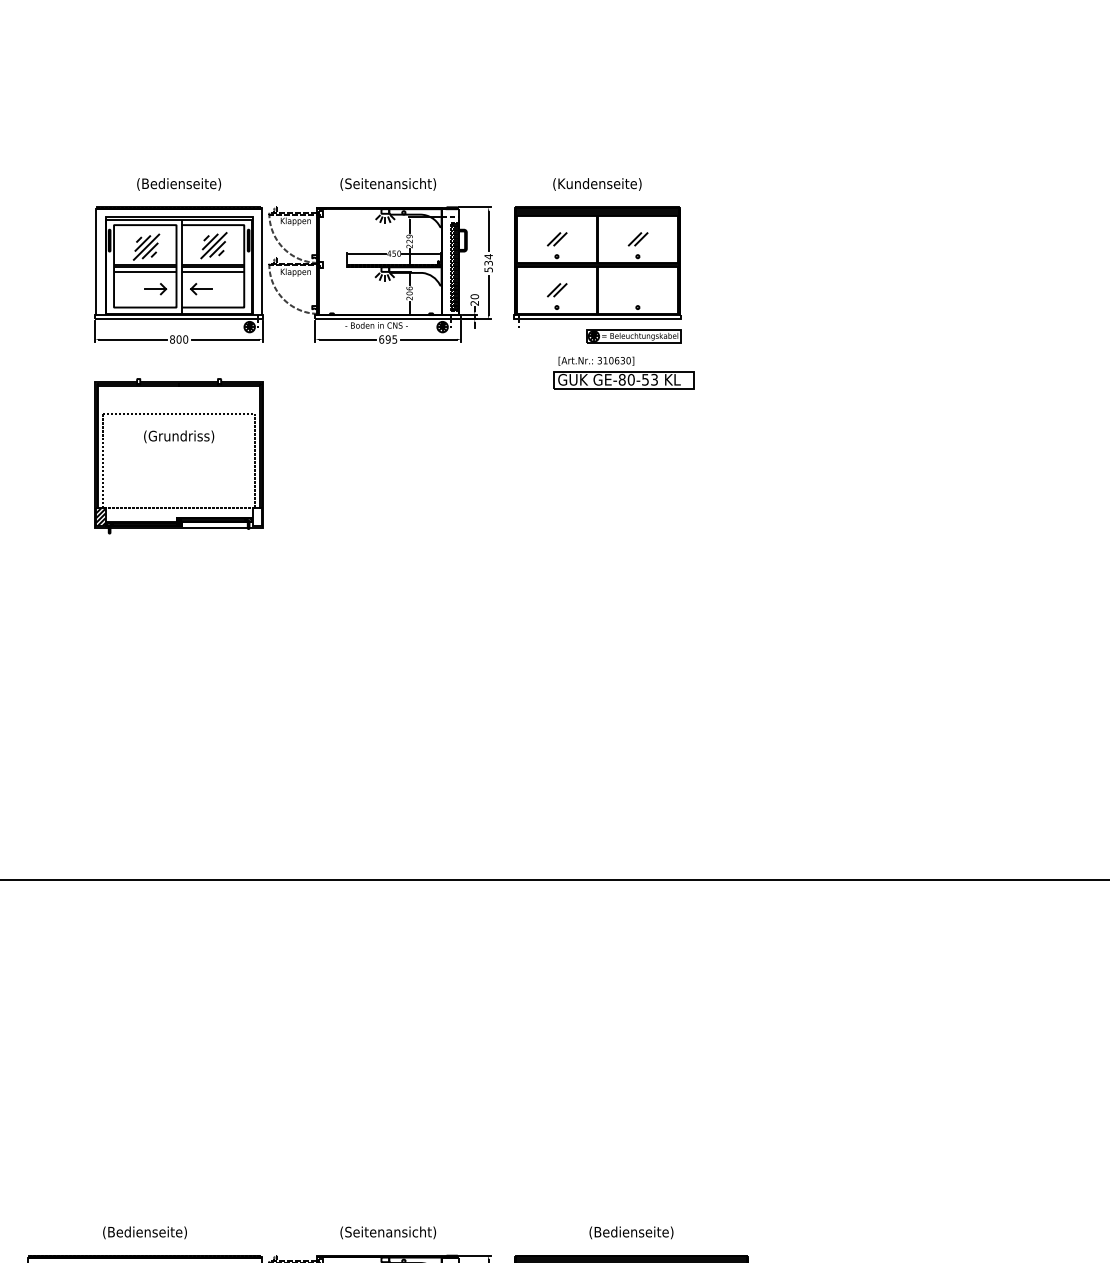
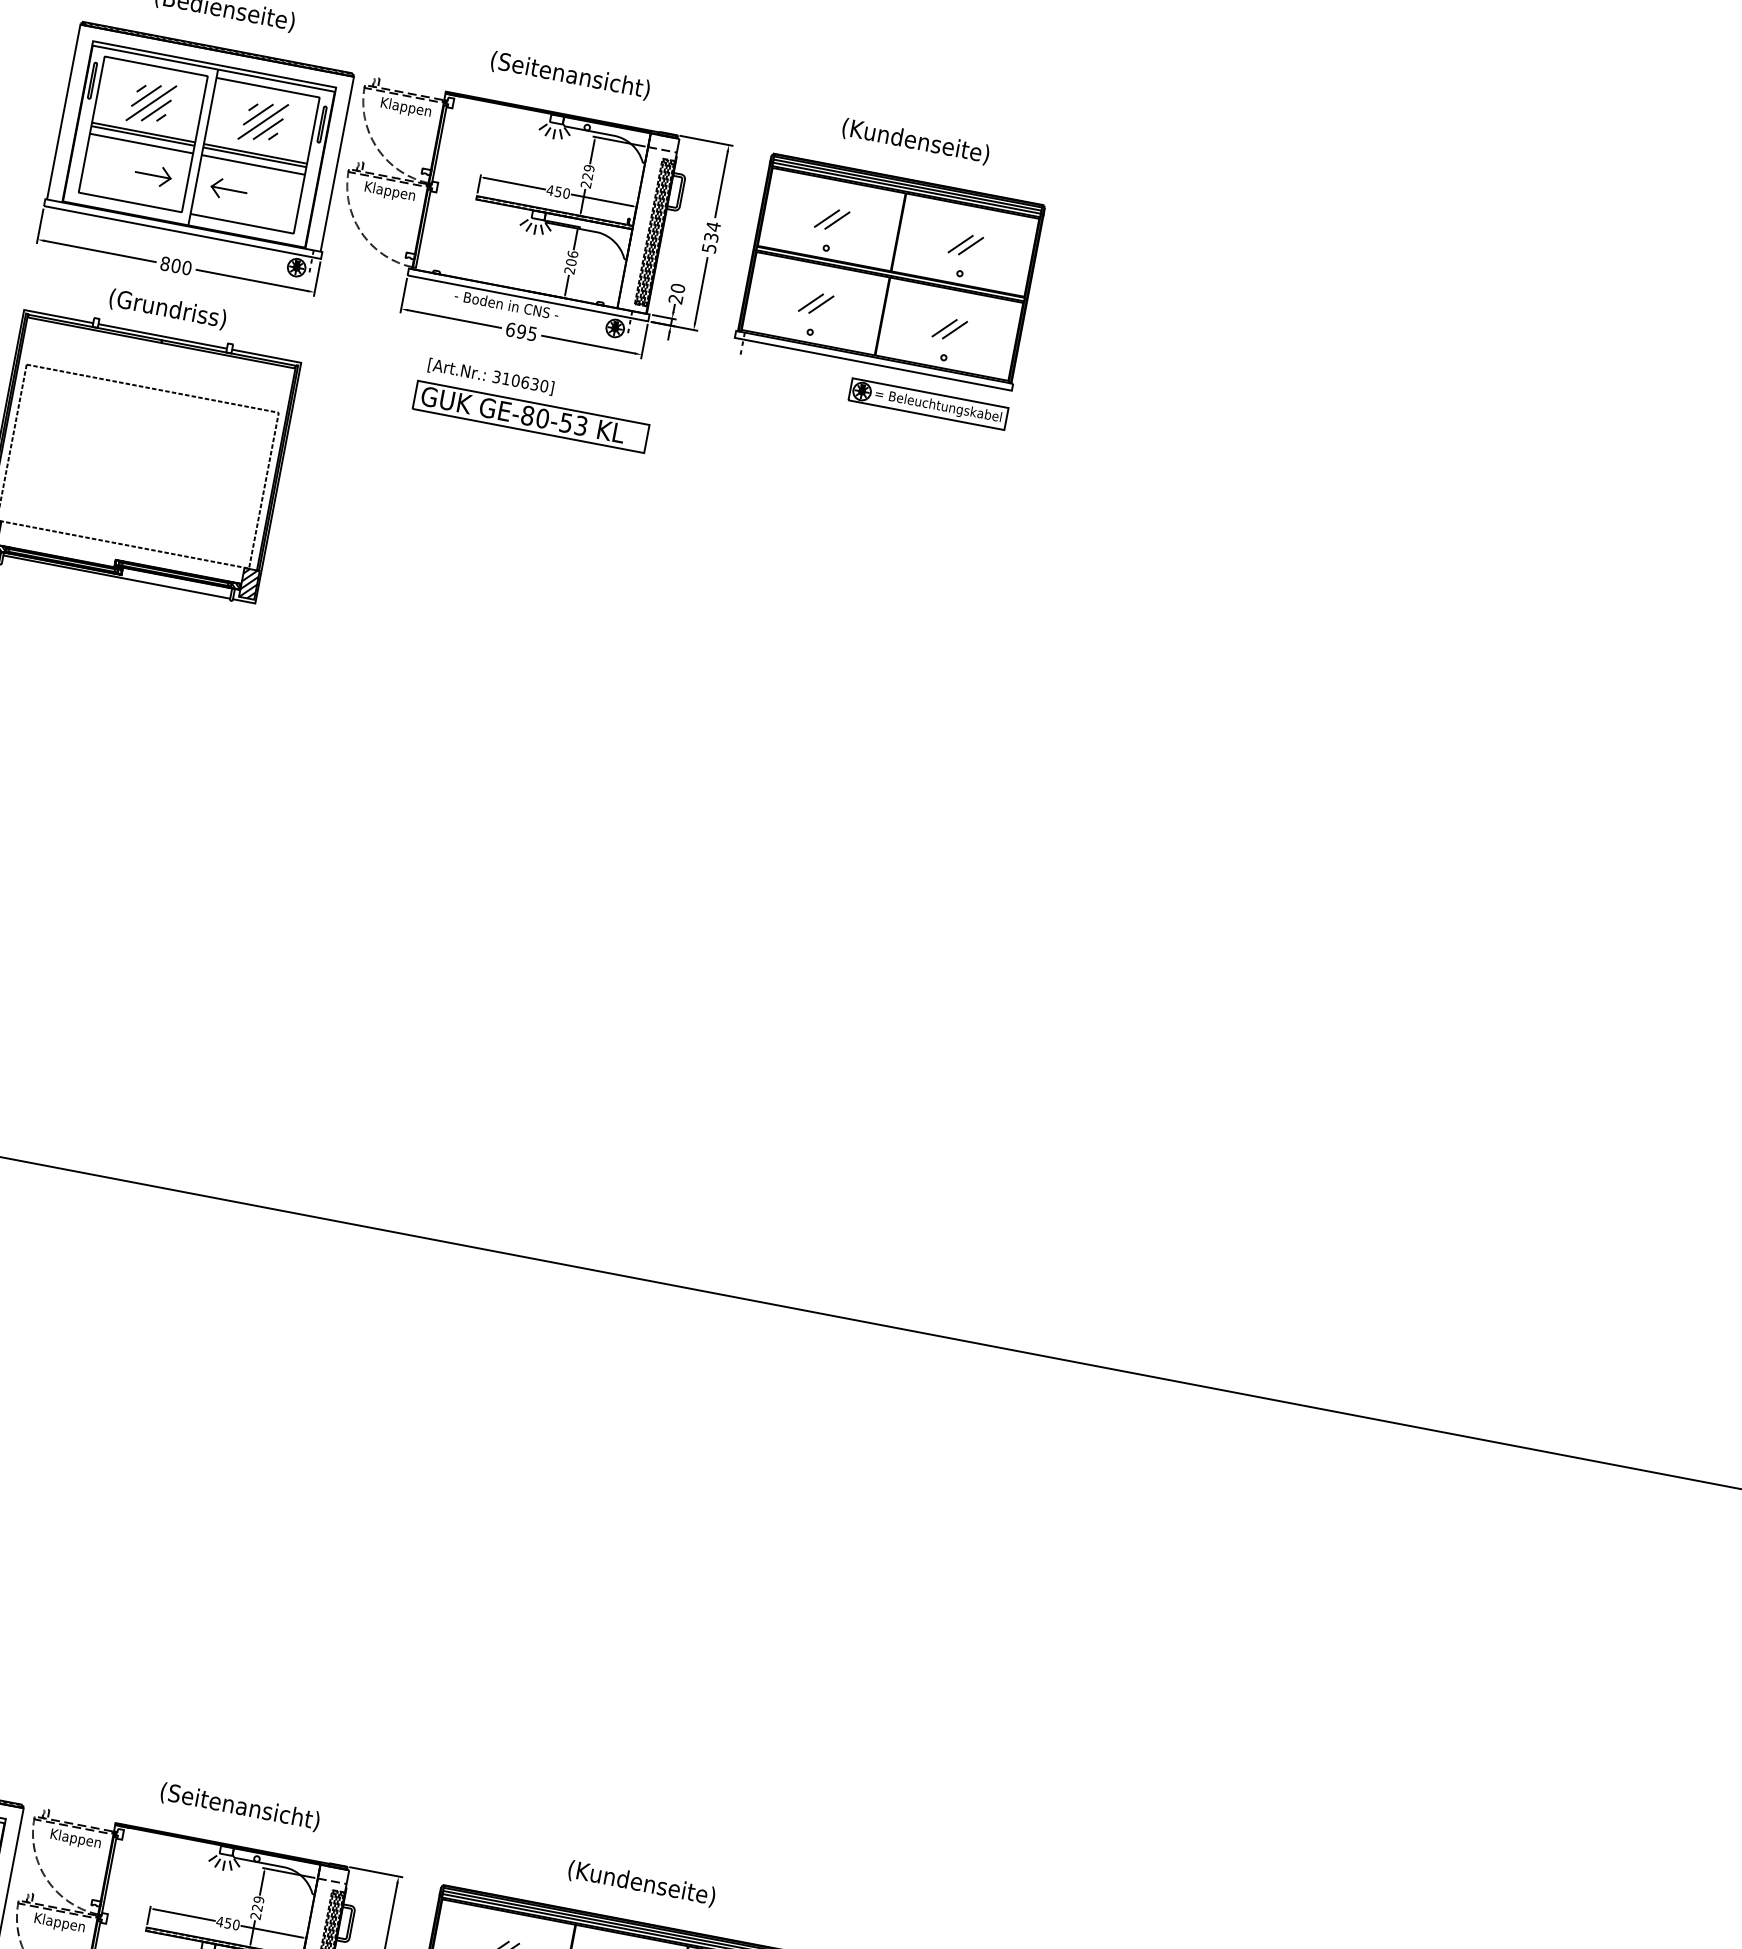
part: (637, 290) -> (948, 329), added
part: (623, 372) -> (532, 404), moved
text: (179, 436) -> (168, 308), moved
hatch: (256, 516) -> (248, 582), added
text: (631, 1232) -> (641, 1883), (Bedienseite) -> (Kundenseite)

